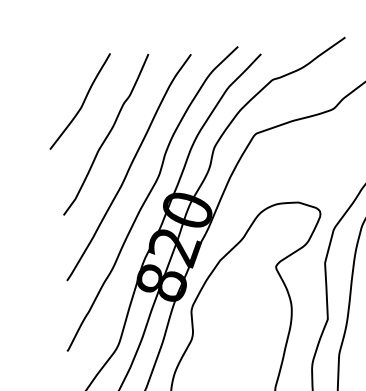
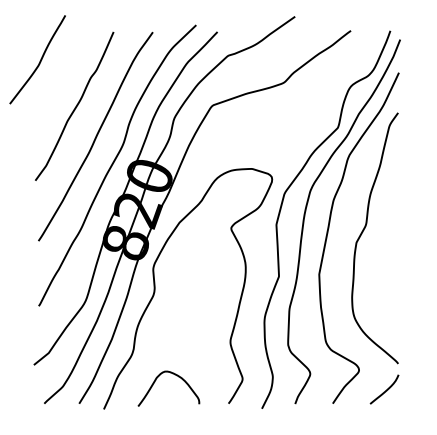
curve: (82, 103) -> (39, 61), moved

